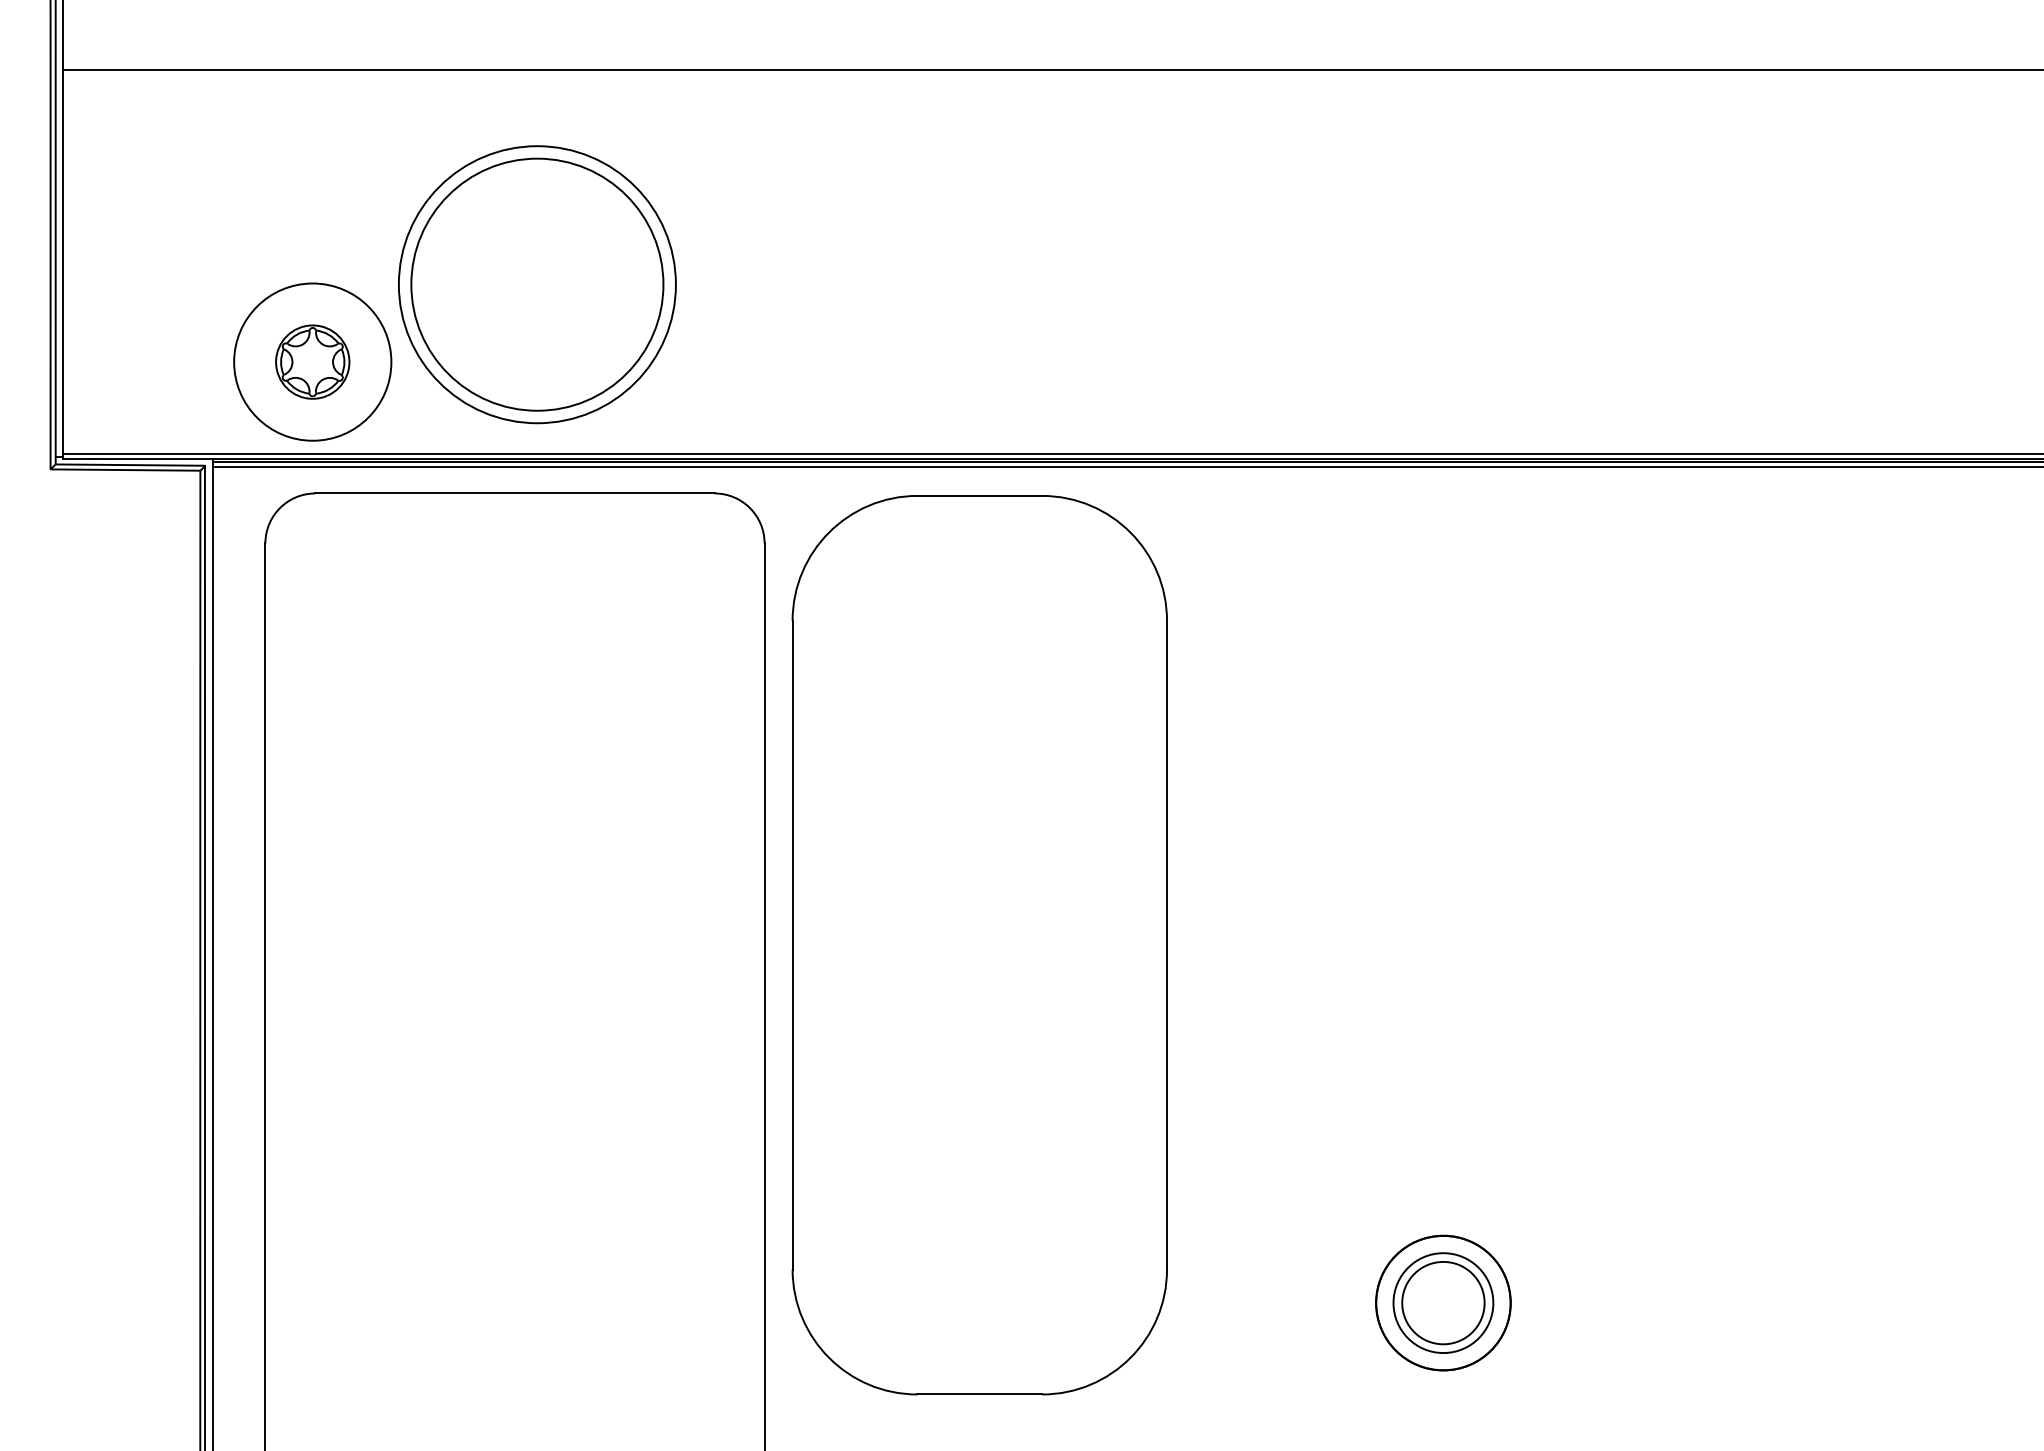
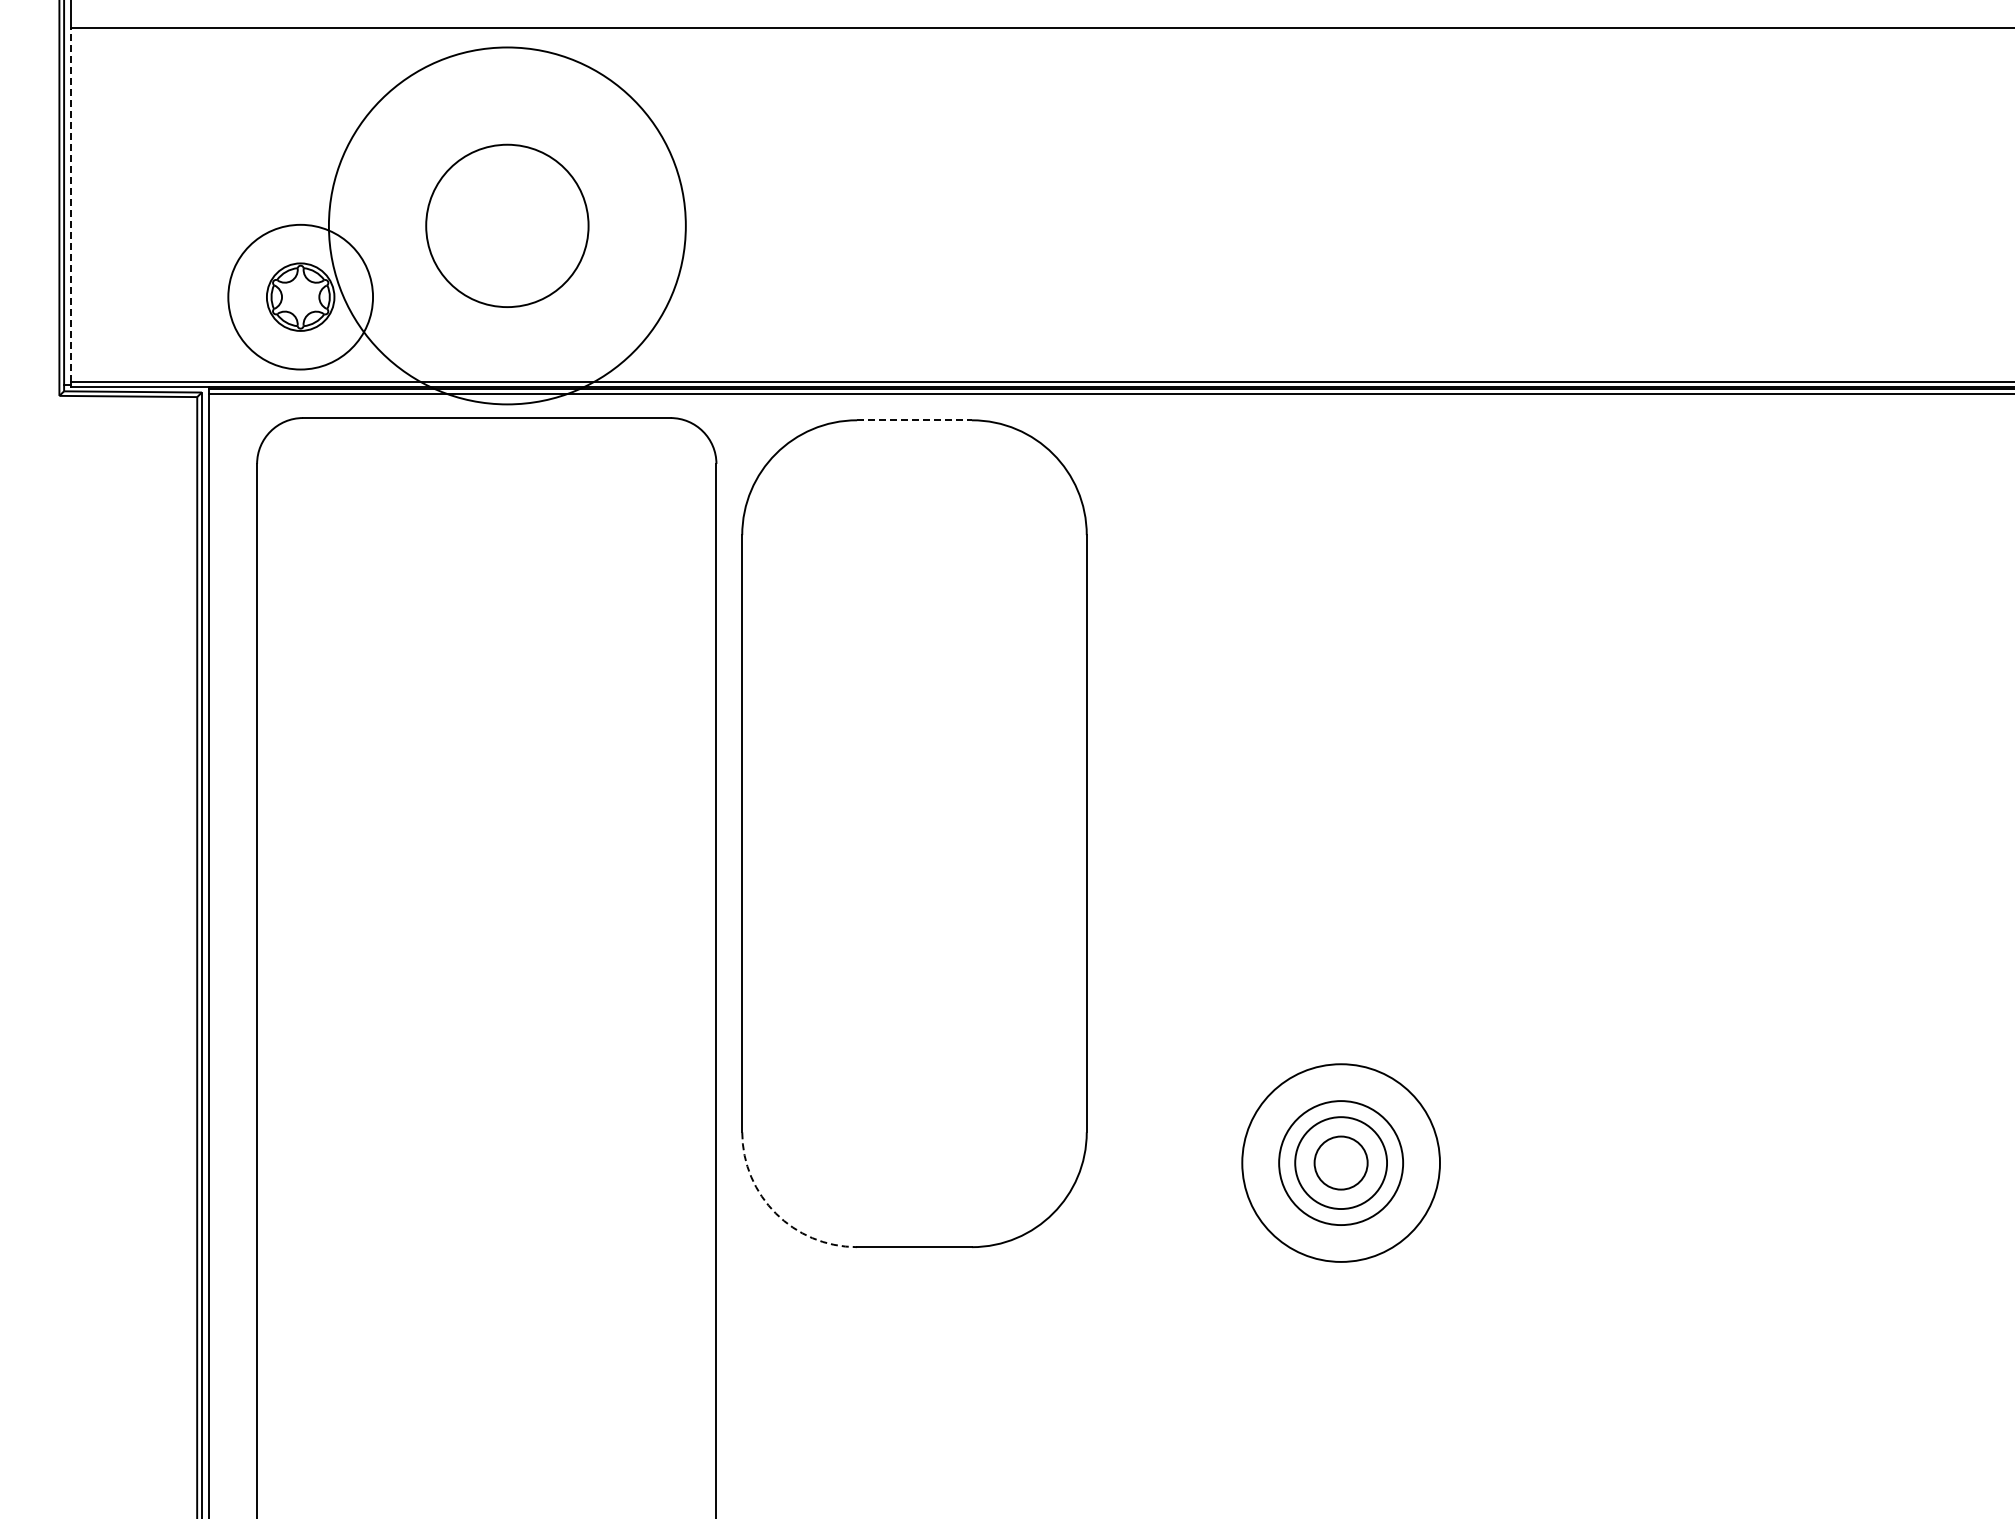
line: (63, 262) -> (71, 205), solid -> dashed
circle: (536, 284) -> (506, 225), size x1.4
circle: (537, 284) -> (507, 225), size x0.7
line: (980, 496) -> (915, 420), solid -> dashed
circle: (1442, 1302) -> (1340, 1162), size x1.6
circle: (1443, 1302) -> (1341, 1162), size x0.7
arc: (828, 1357) -> (775, 1213), solid -> dashed

